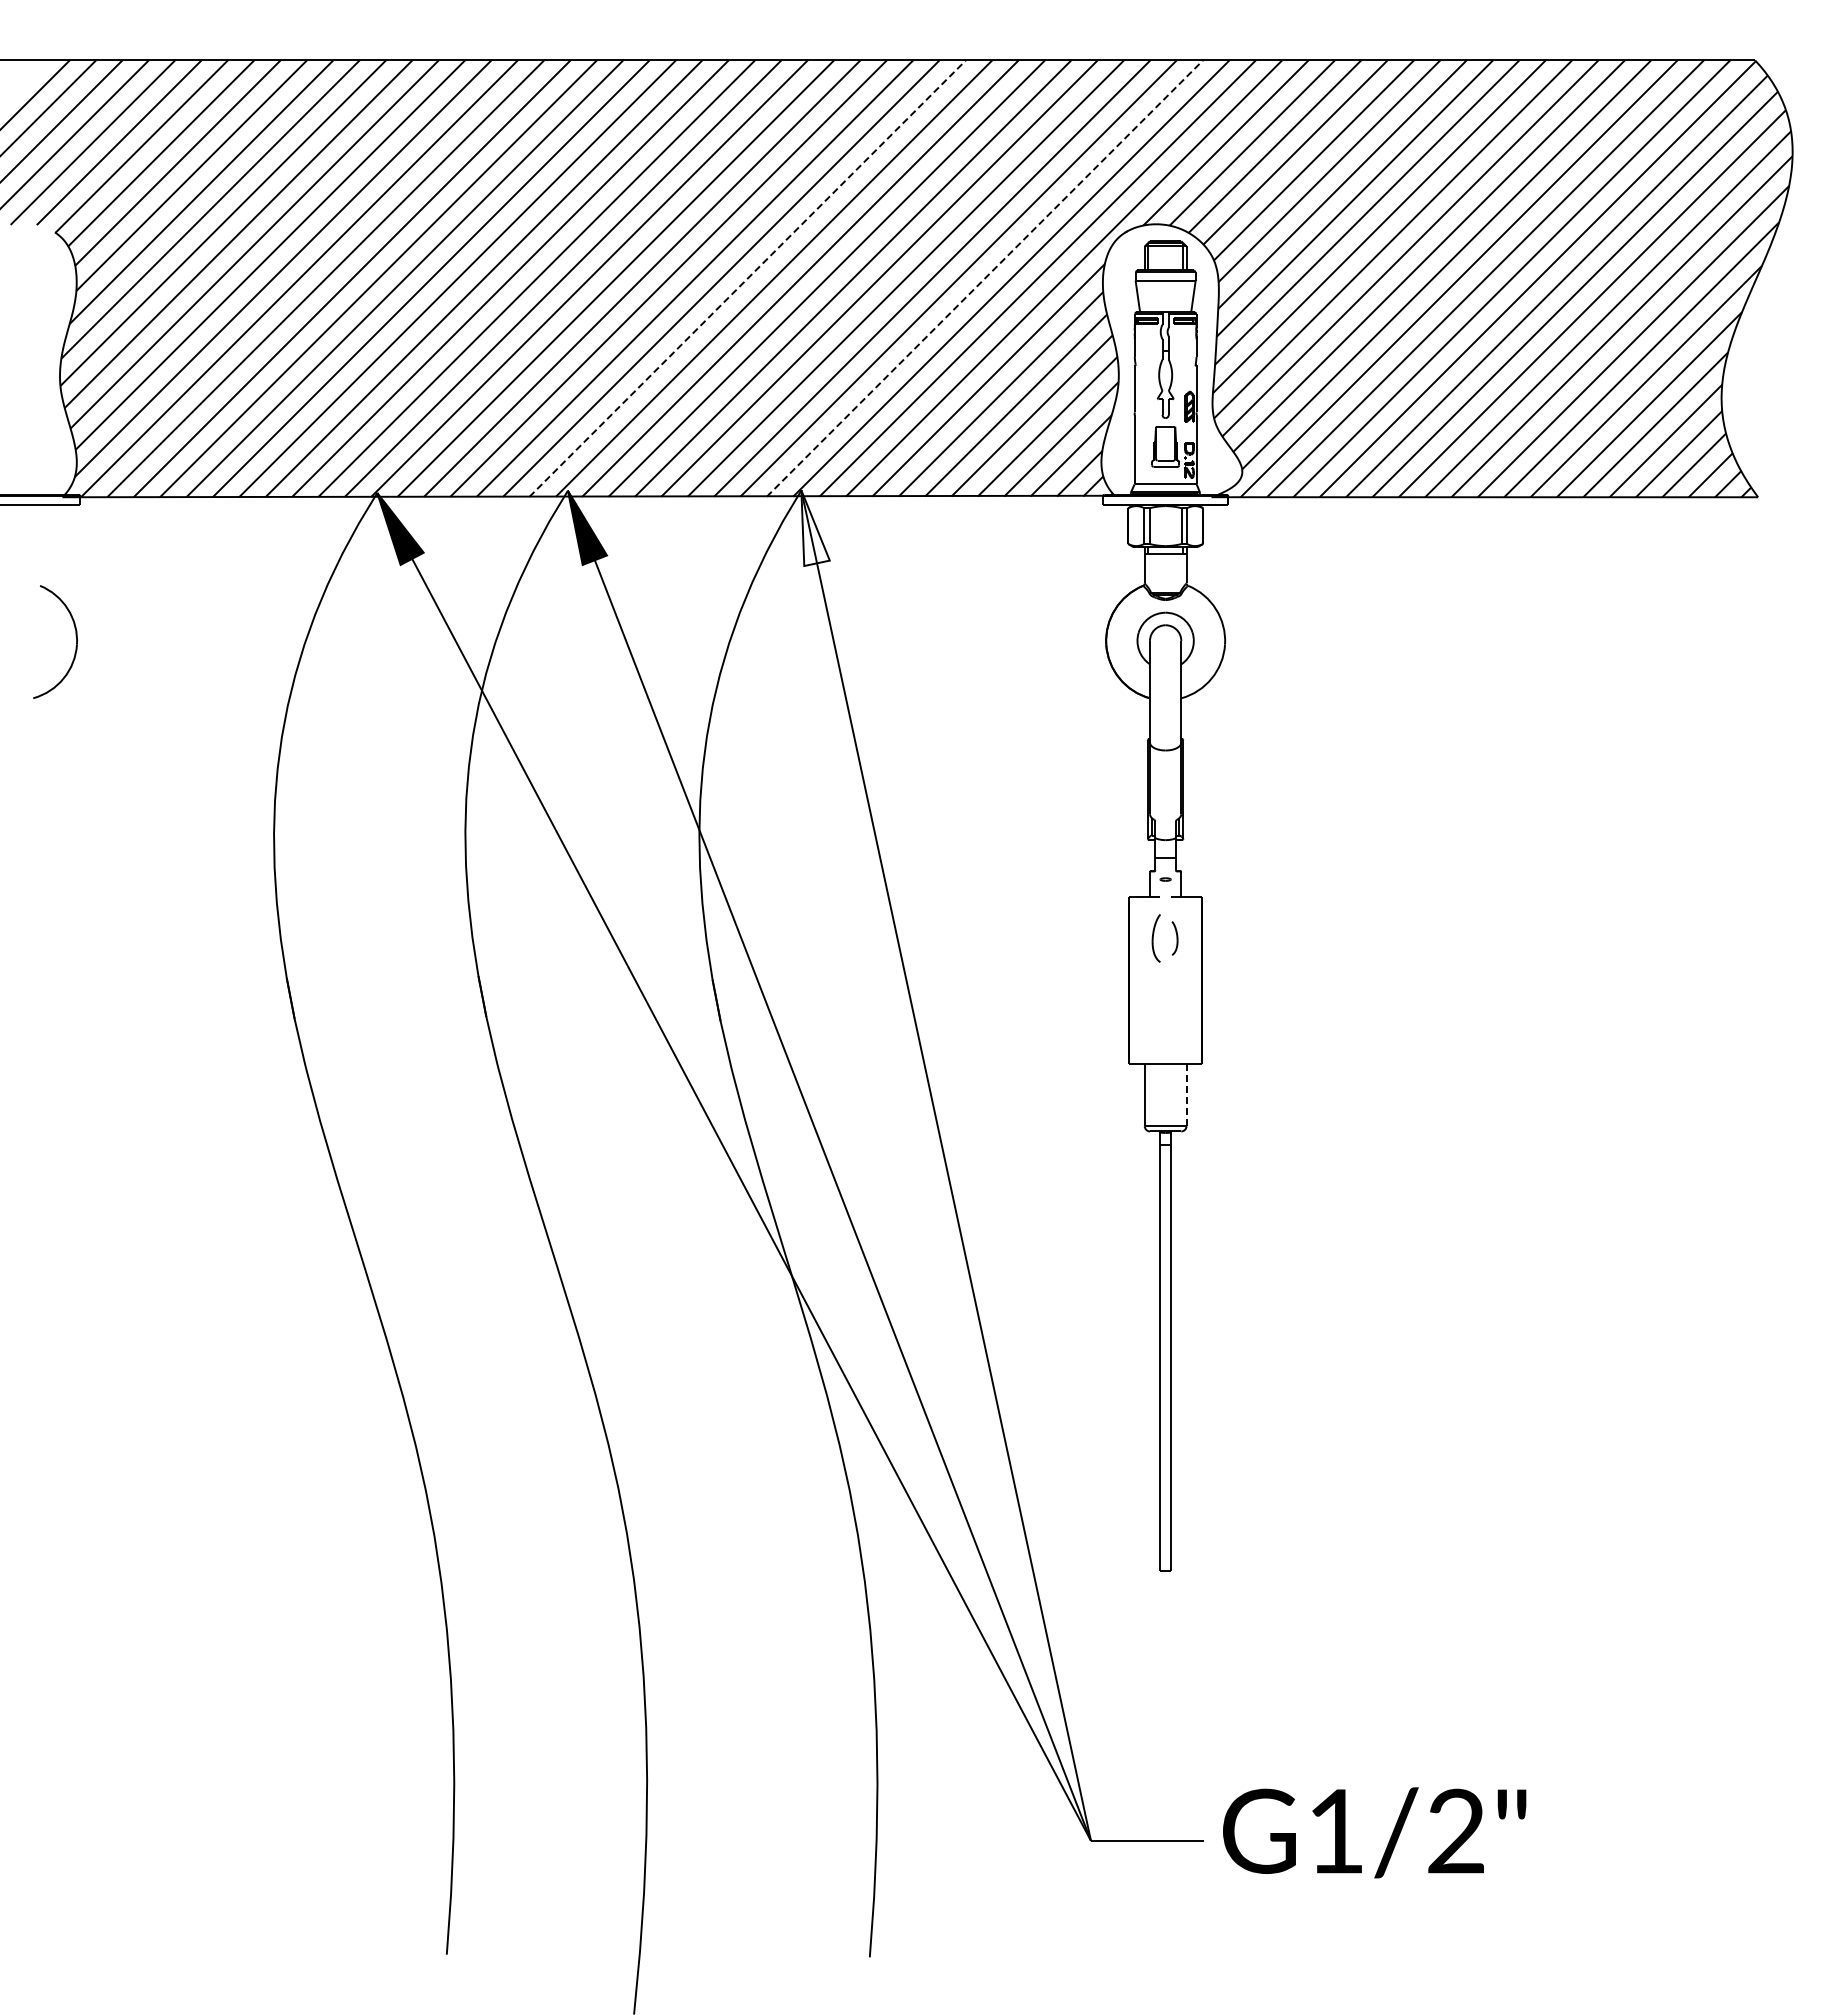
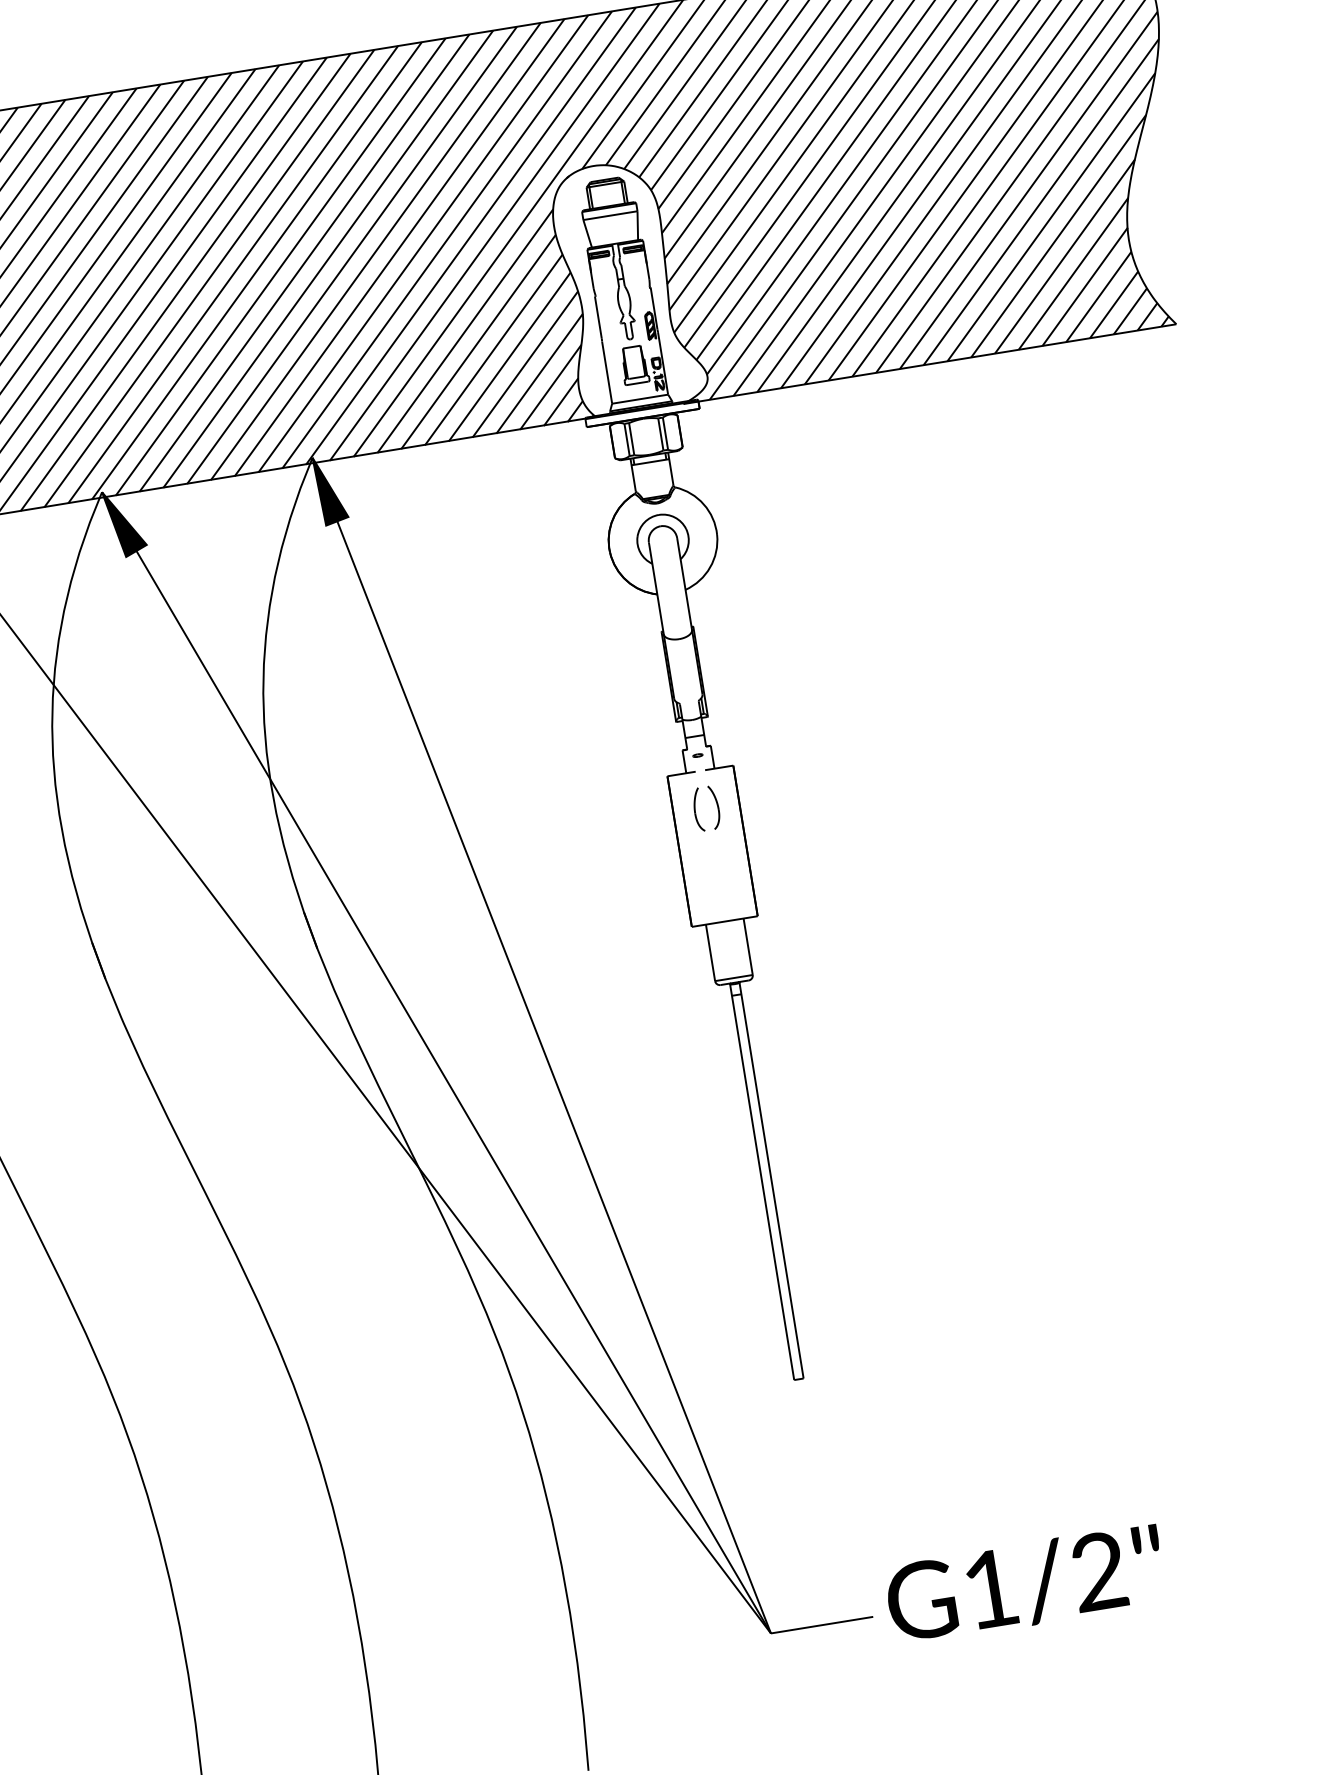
line: (747, 278) -> (232, 274), dashed -> solid
line: (984, 278) -> (446, 239), dashed -> solid
fill: (815, 528) -> (330, 490), added
part: (1174, 938) -> (714, 807), size x1.43
line: (1186, 1095) -> (748, 947), dashed -> solid

